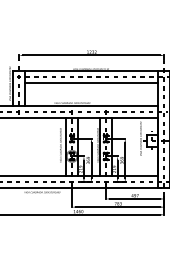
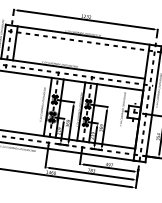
line: (91, 83) -> (81, 47), removed

